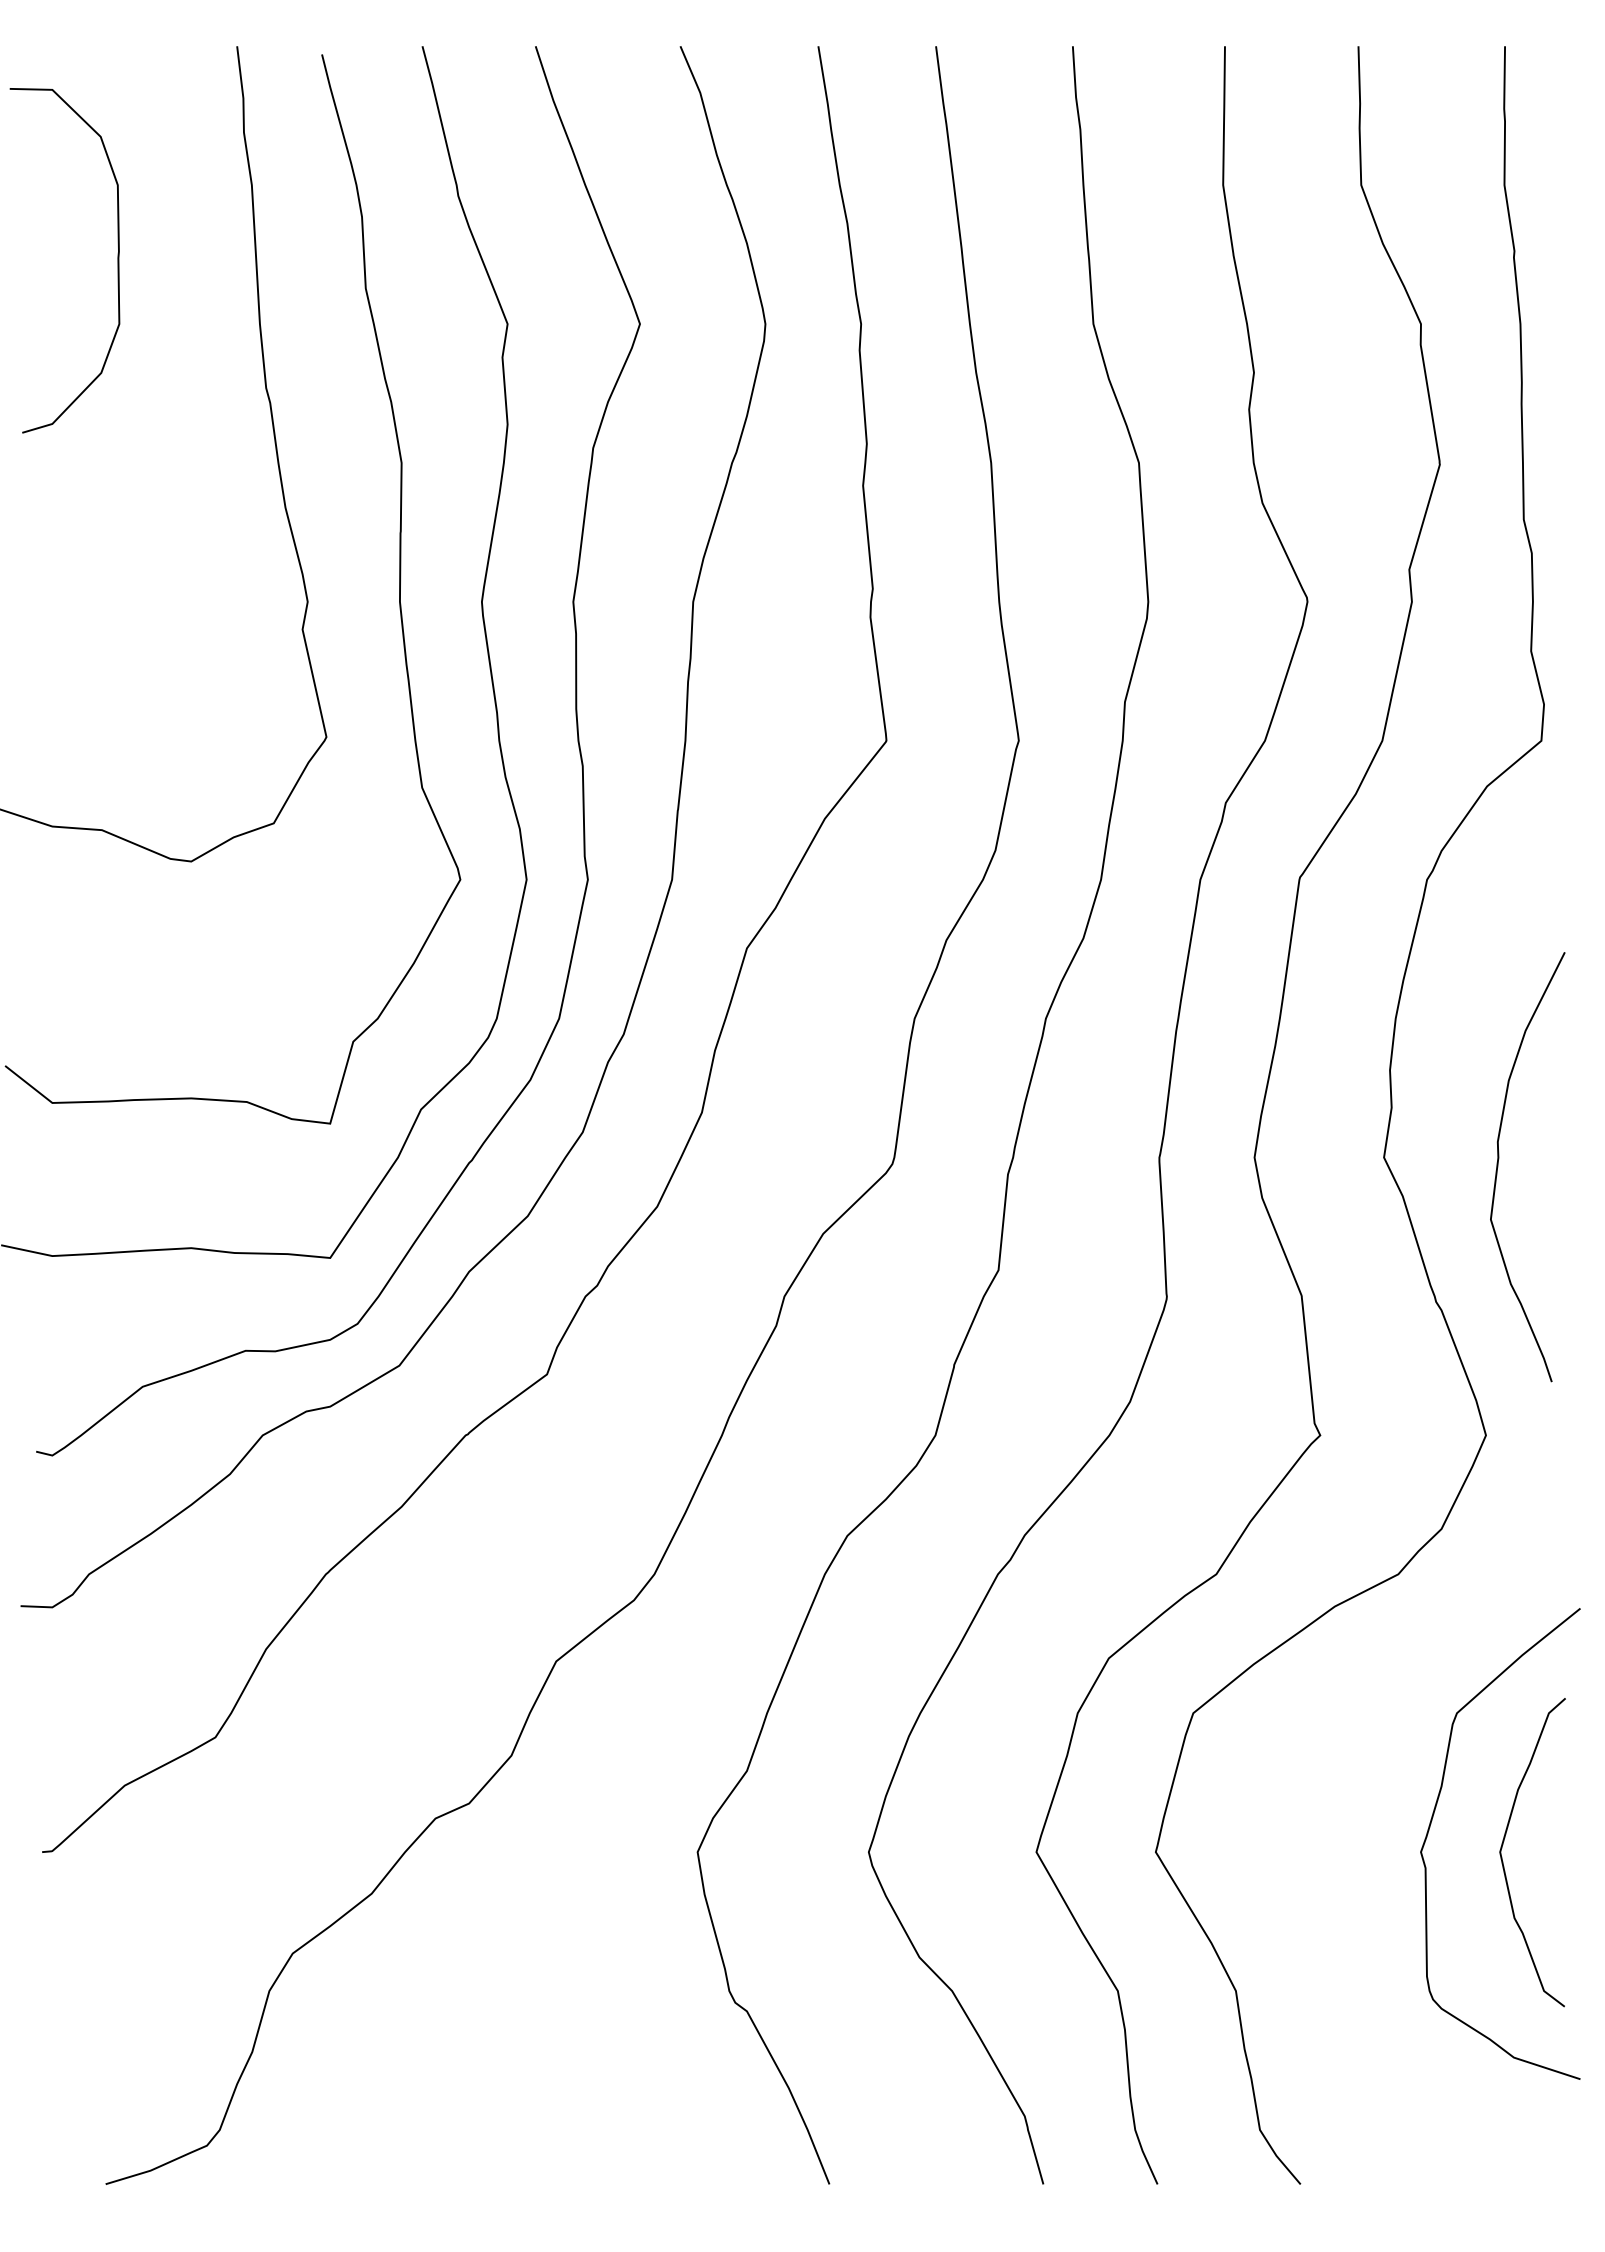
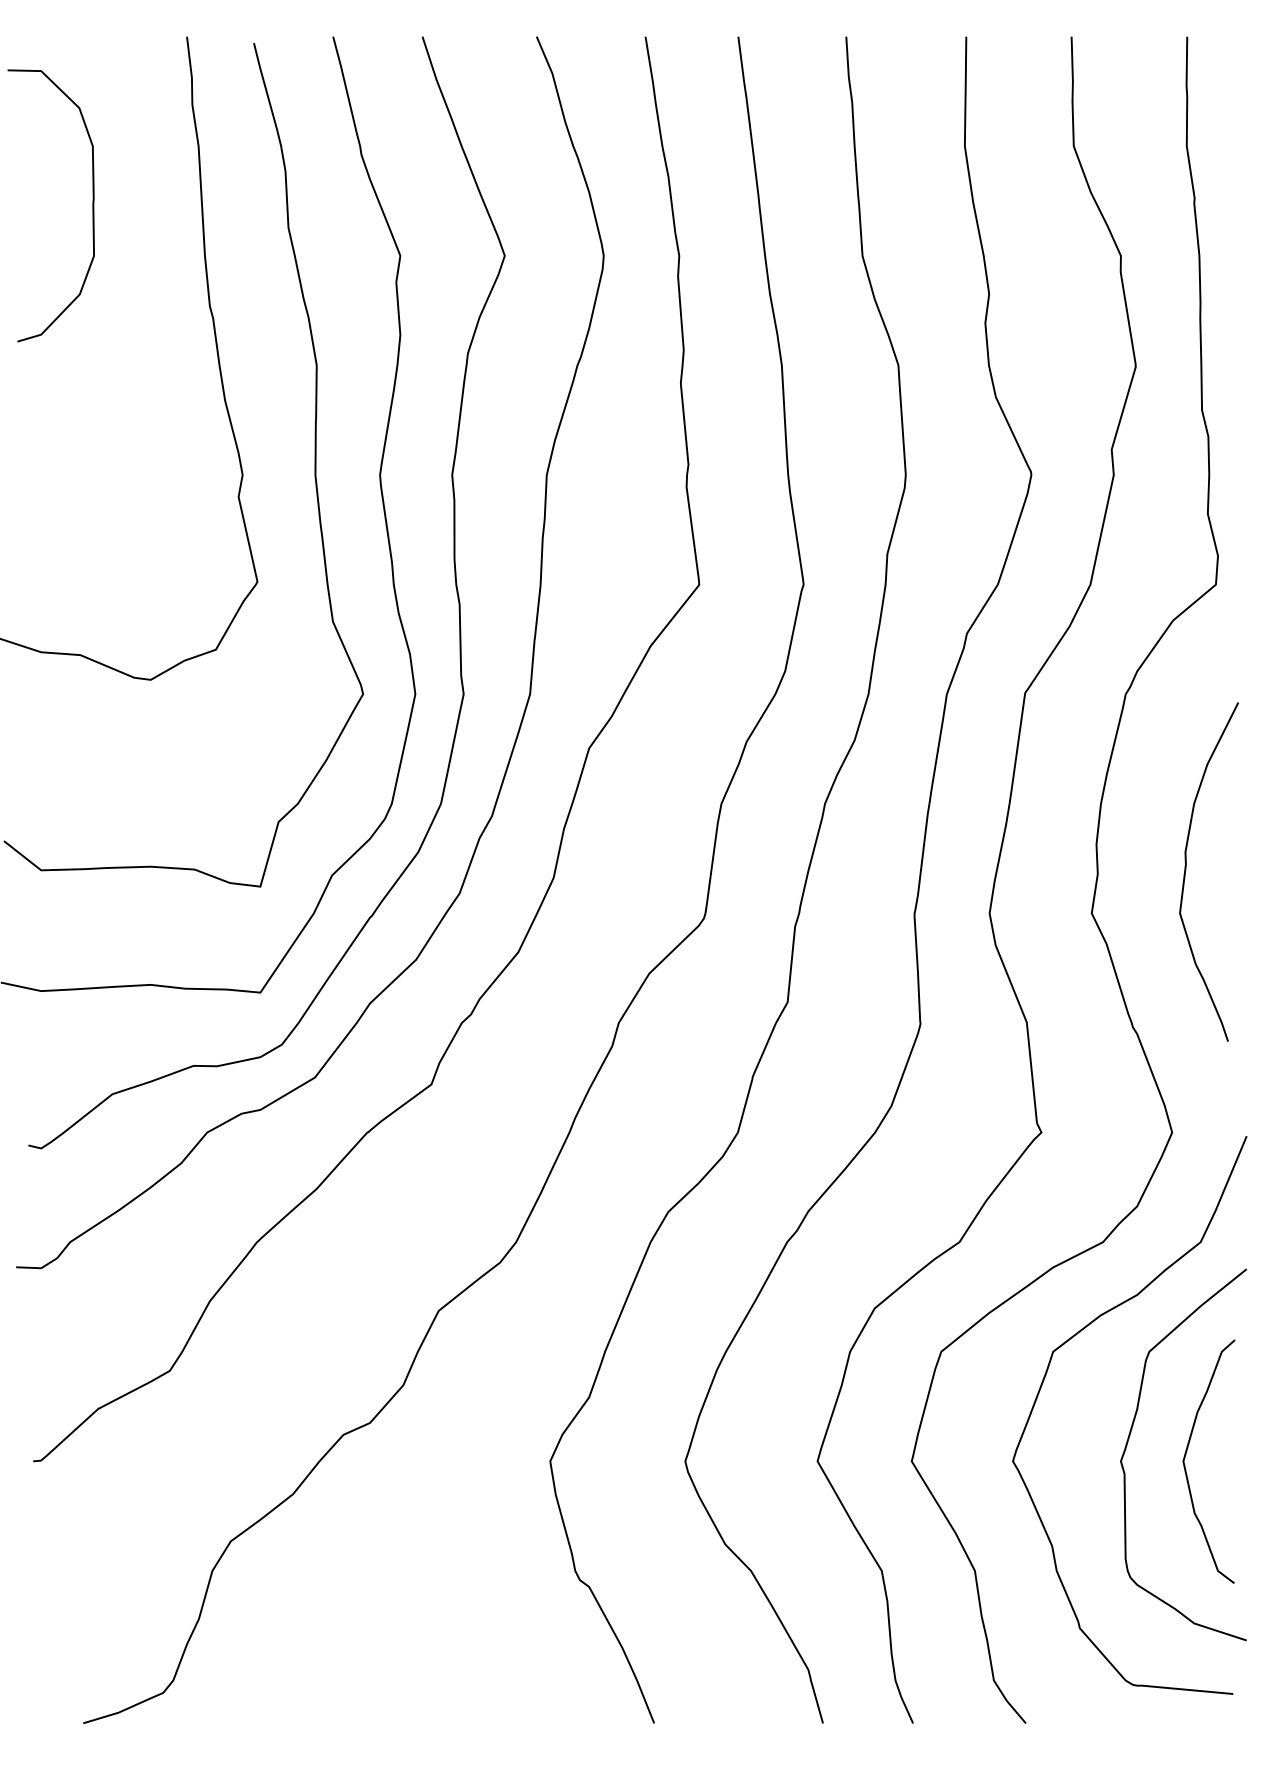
curve: (1498, 1167) -> (1186, 872), moved
curve: (1322, 1753) -> (1043, 1383), added

